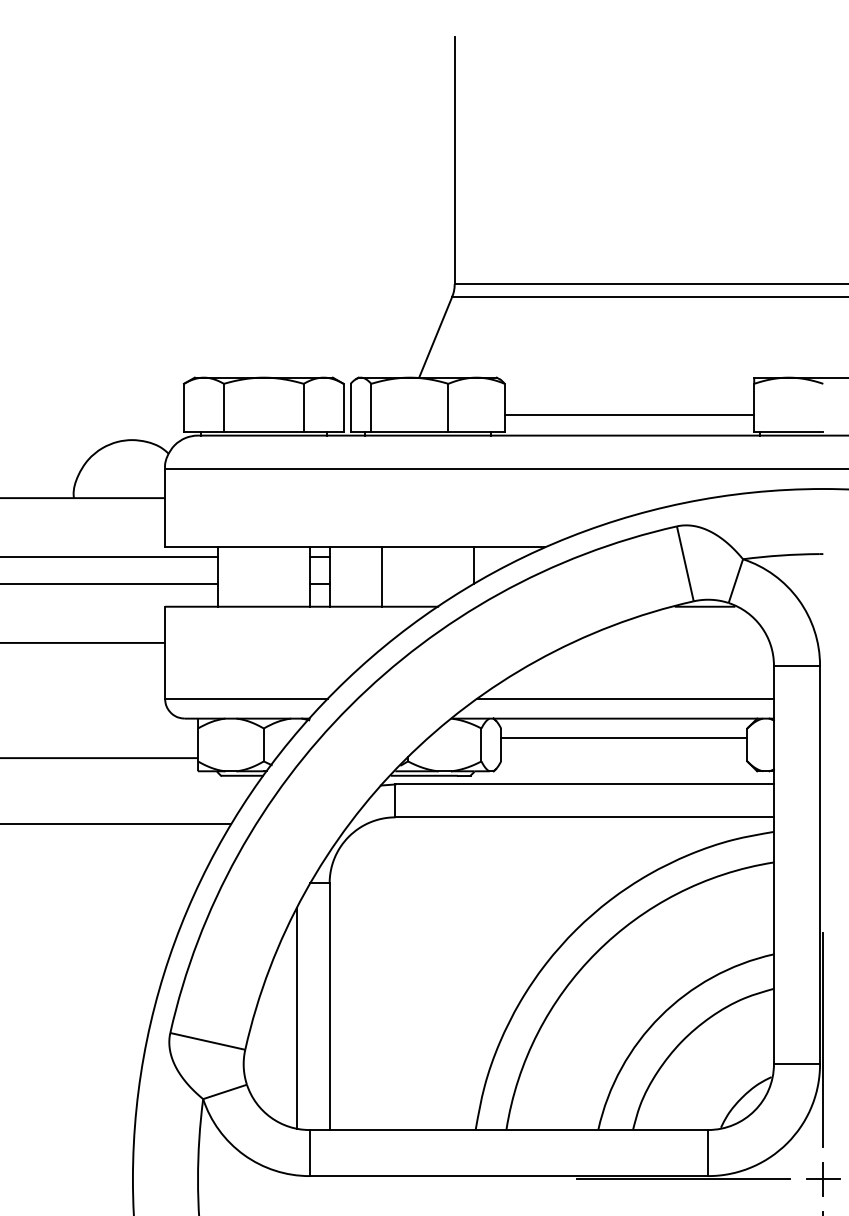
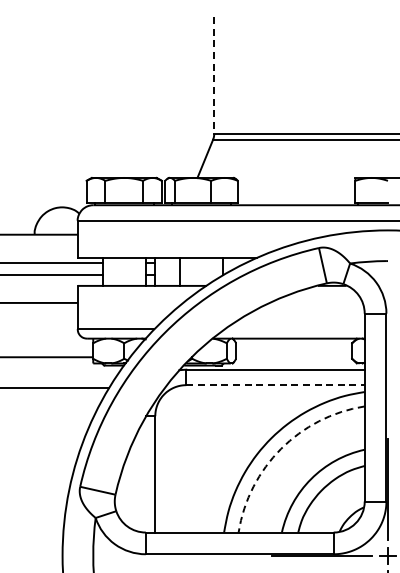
line: (455, 162) -> (214, 76), solid -> dashed
line: (629, 414) -> (296, 195), removed
line: (625, 699) -> (294, 329), removed
line: (625, 737) -> (294, 347), removed
line: (586, 818) -> (276, 385), solid -> dashed
arc: (597, 951) -> (281, 448), solid -> dashed
line: (296, 1017) -> (139, 479), removed

